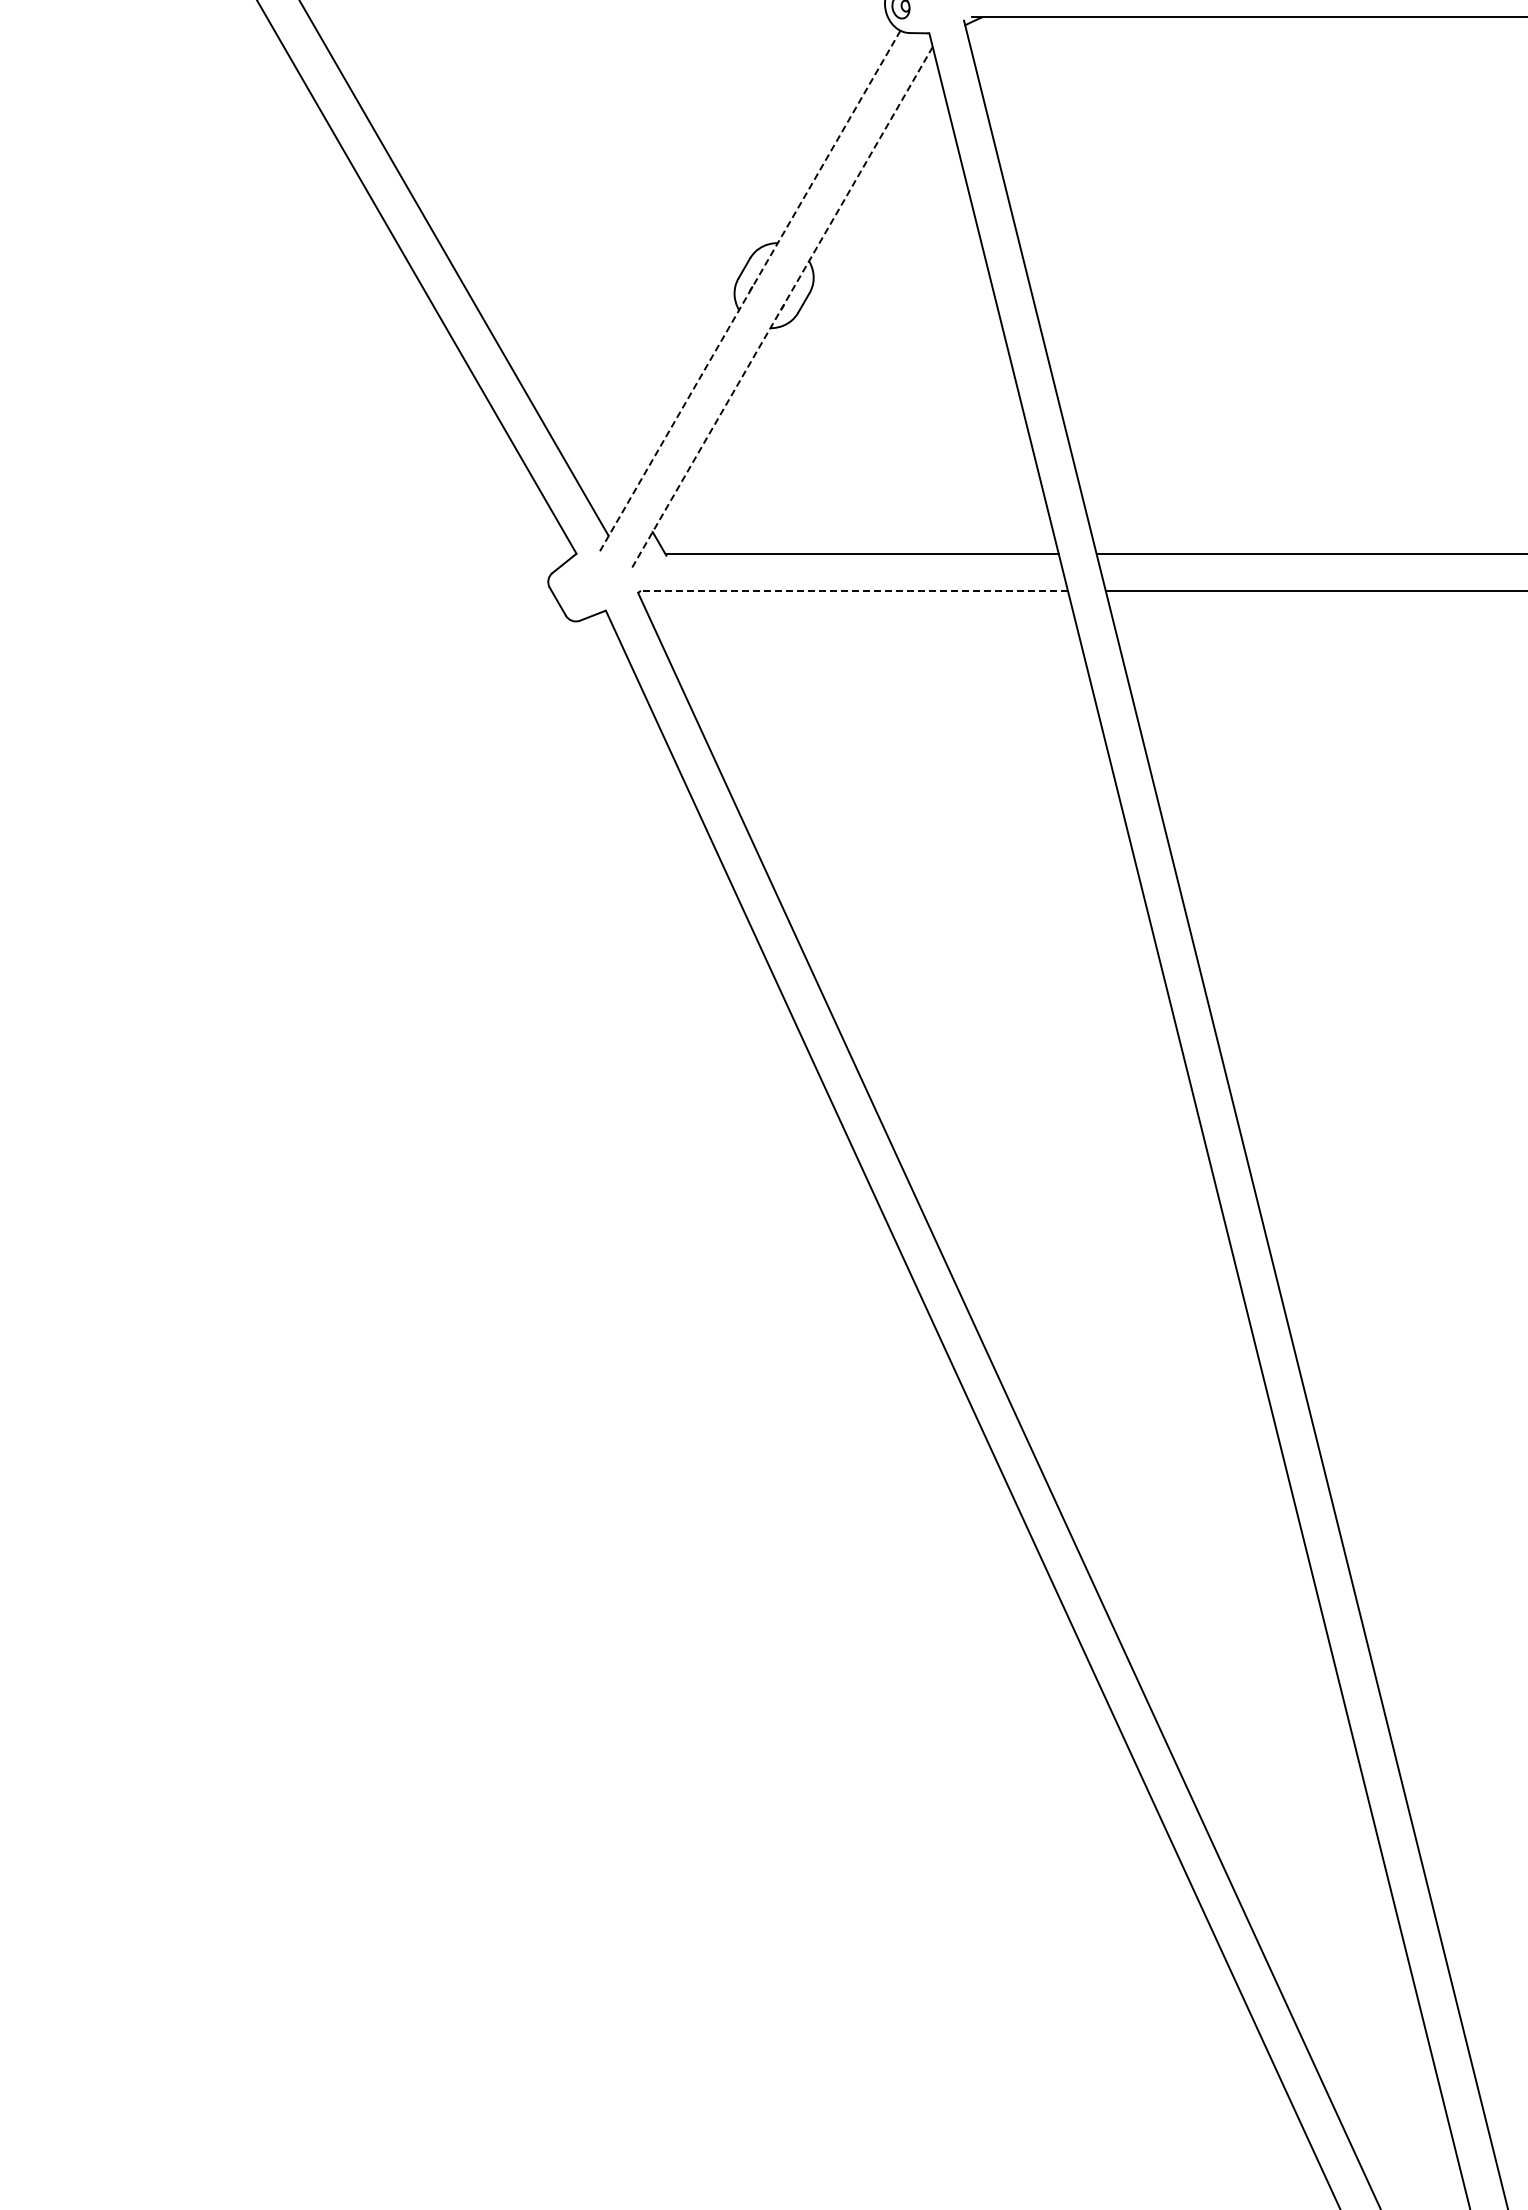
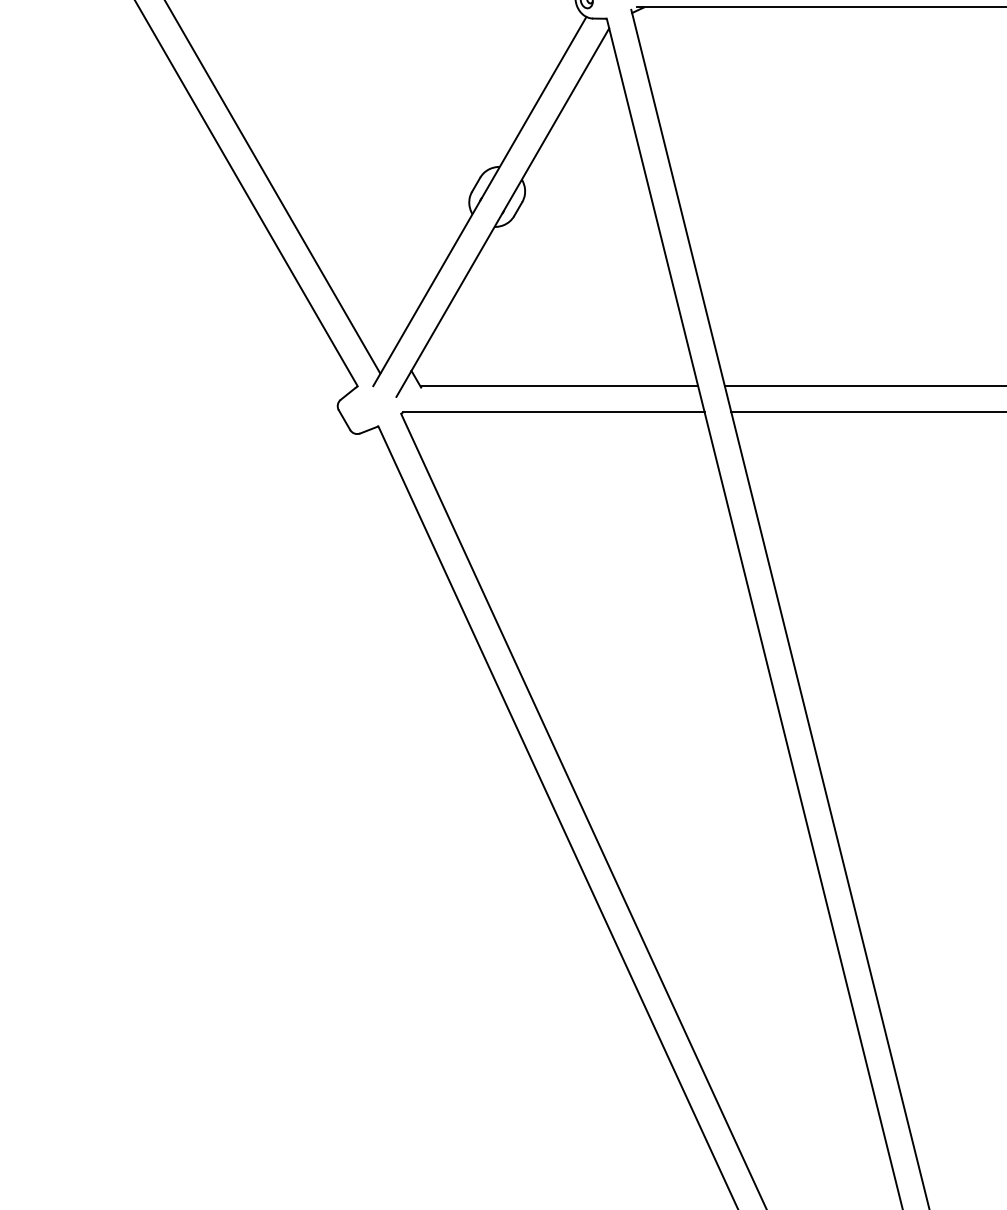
line: (749, 292) -> (479, 201), dashed -> solid
line: (781, 308) -> (502, 213), dashed -> solid
line: (854, 590) -> (553, 412), dashed -> solid

